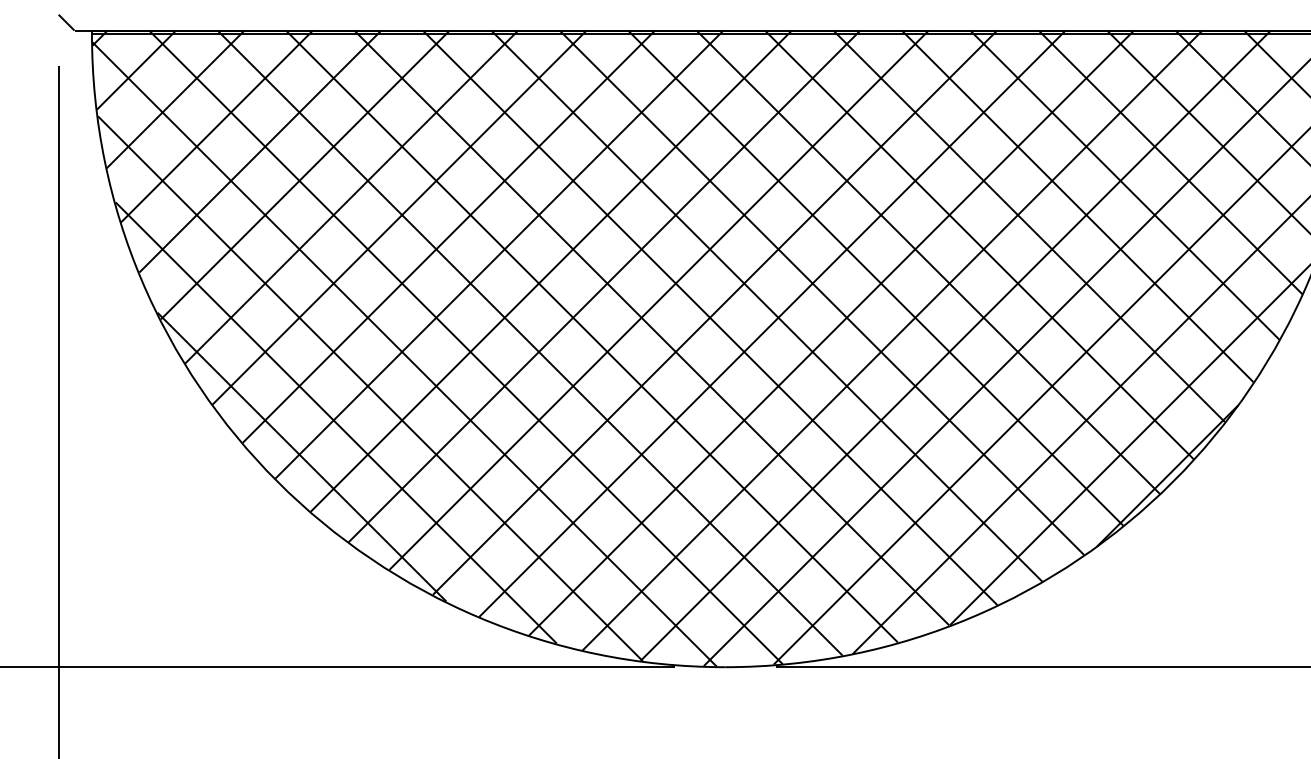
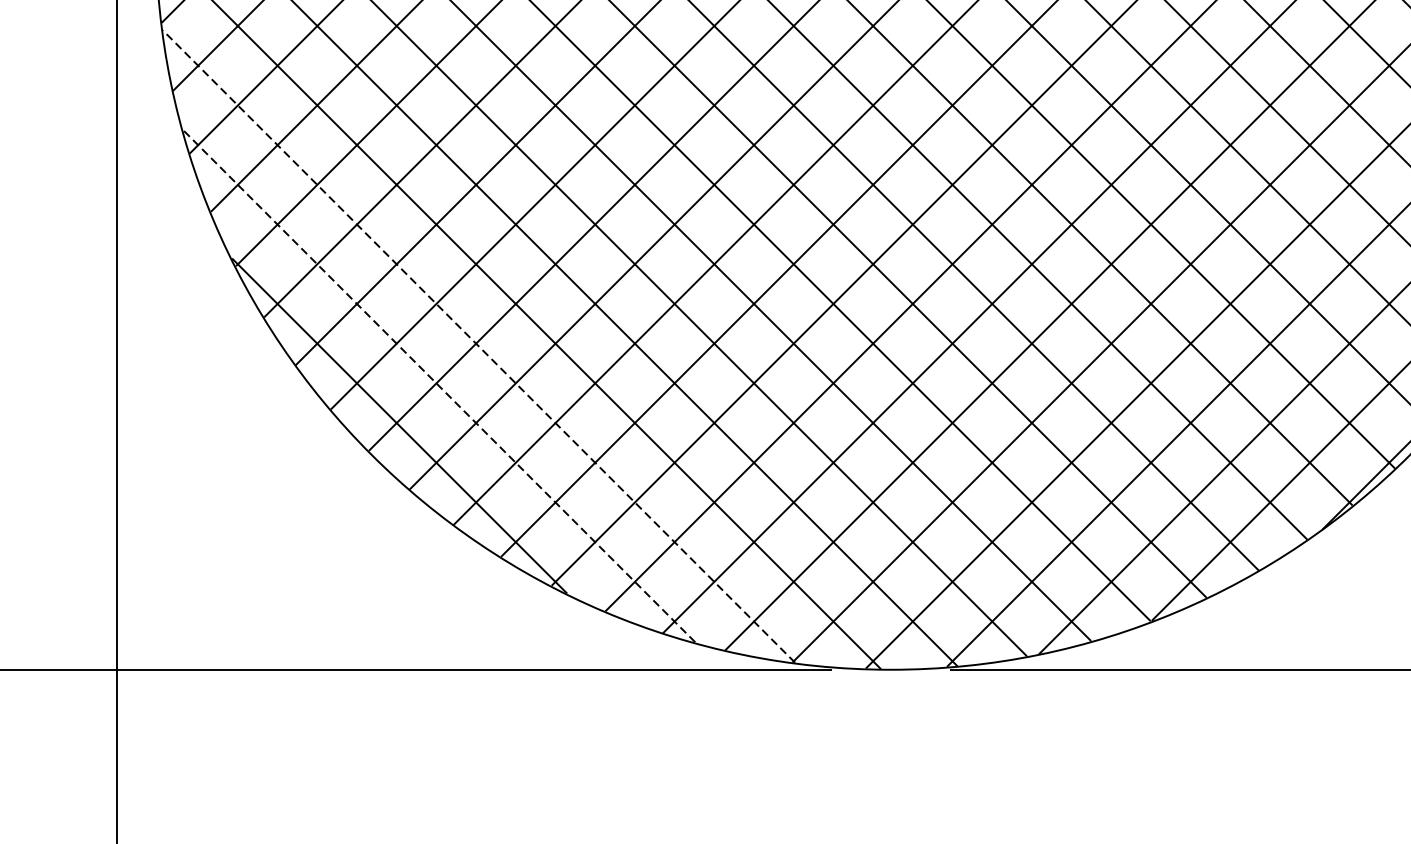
line: (370, 388) -> (479, 346), solid -> dashed
line: (336, 422) -> (439, 385), solid -> dashed

